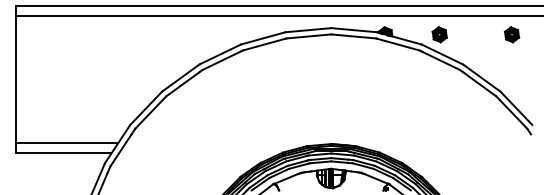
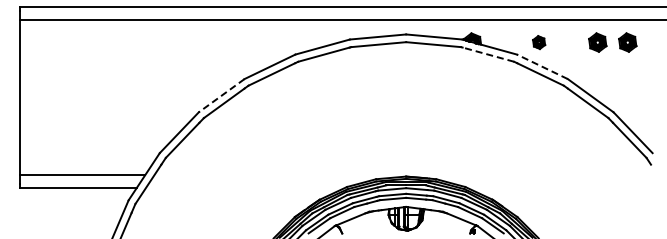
part: (439, 34) -> (538, 42), size x0.7
part: (487, 34) -> (597, 42), added
line: (398, 44) -> (488, 54), solid -> dashed
line: (441, 54) -> (541, 66), solid -> dashed
line: (180, 77) -> (221, 95), solid -> dashed

